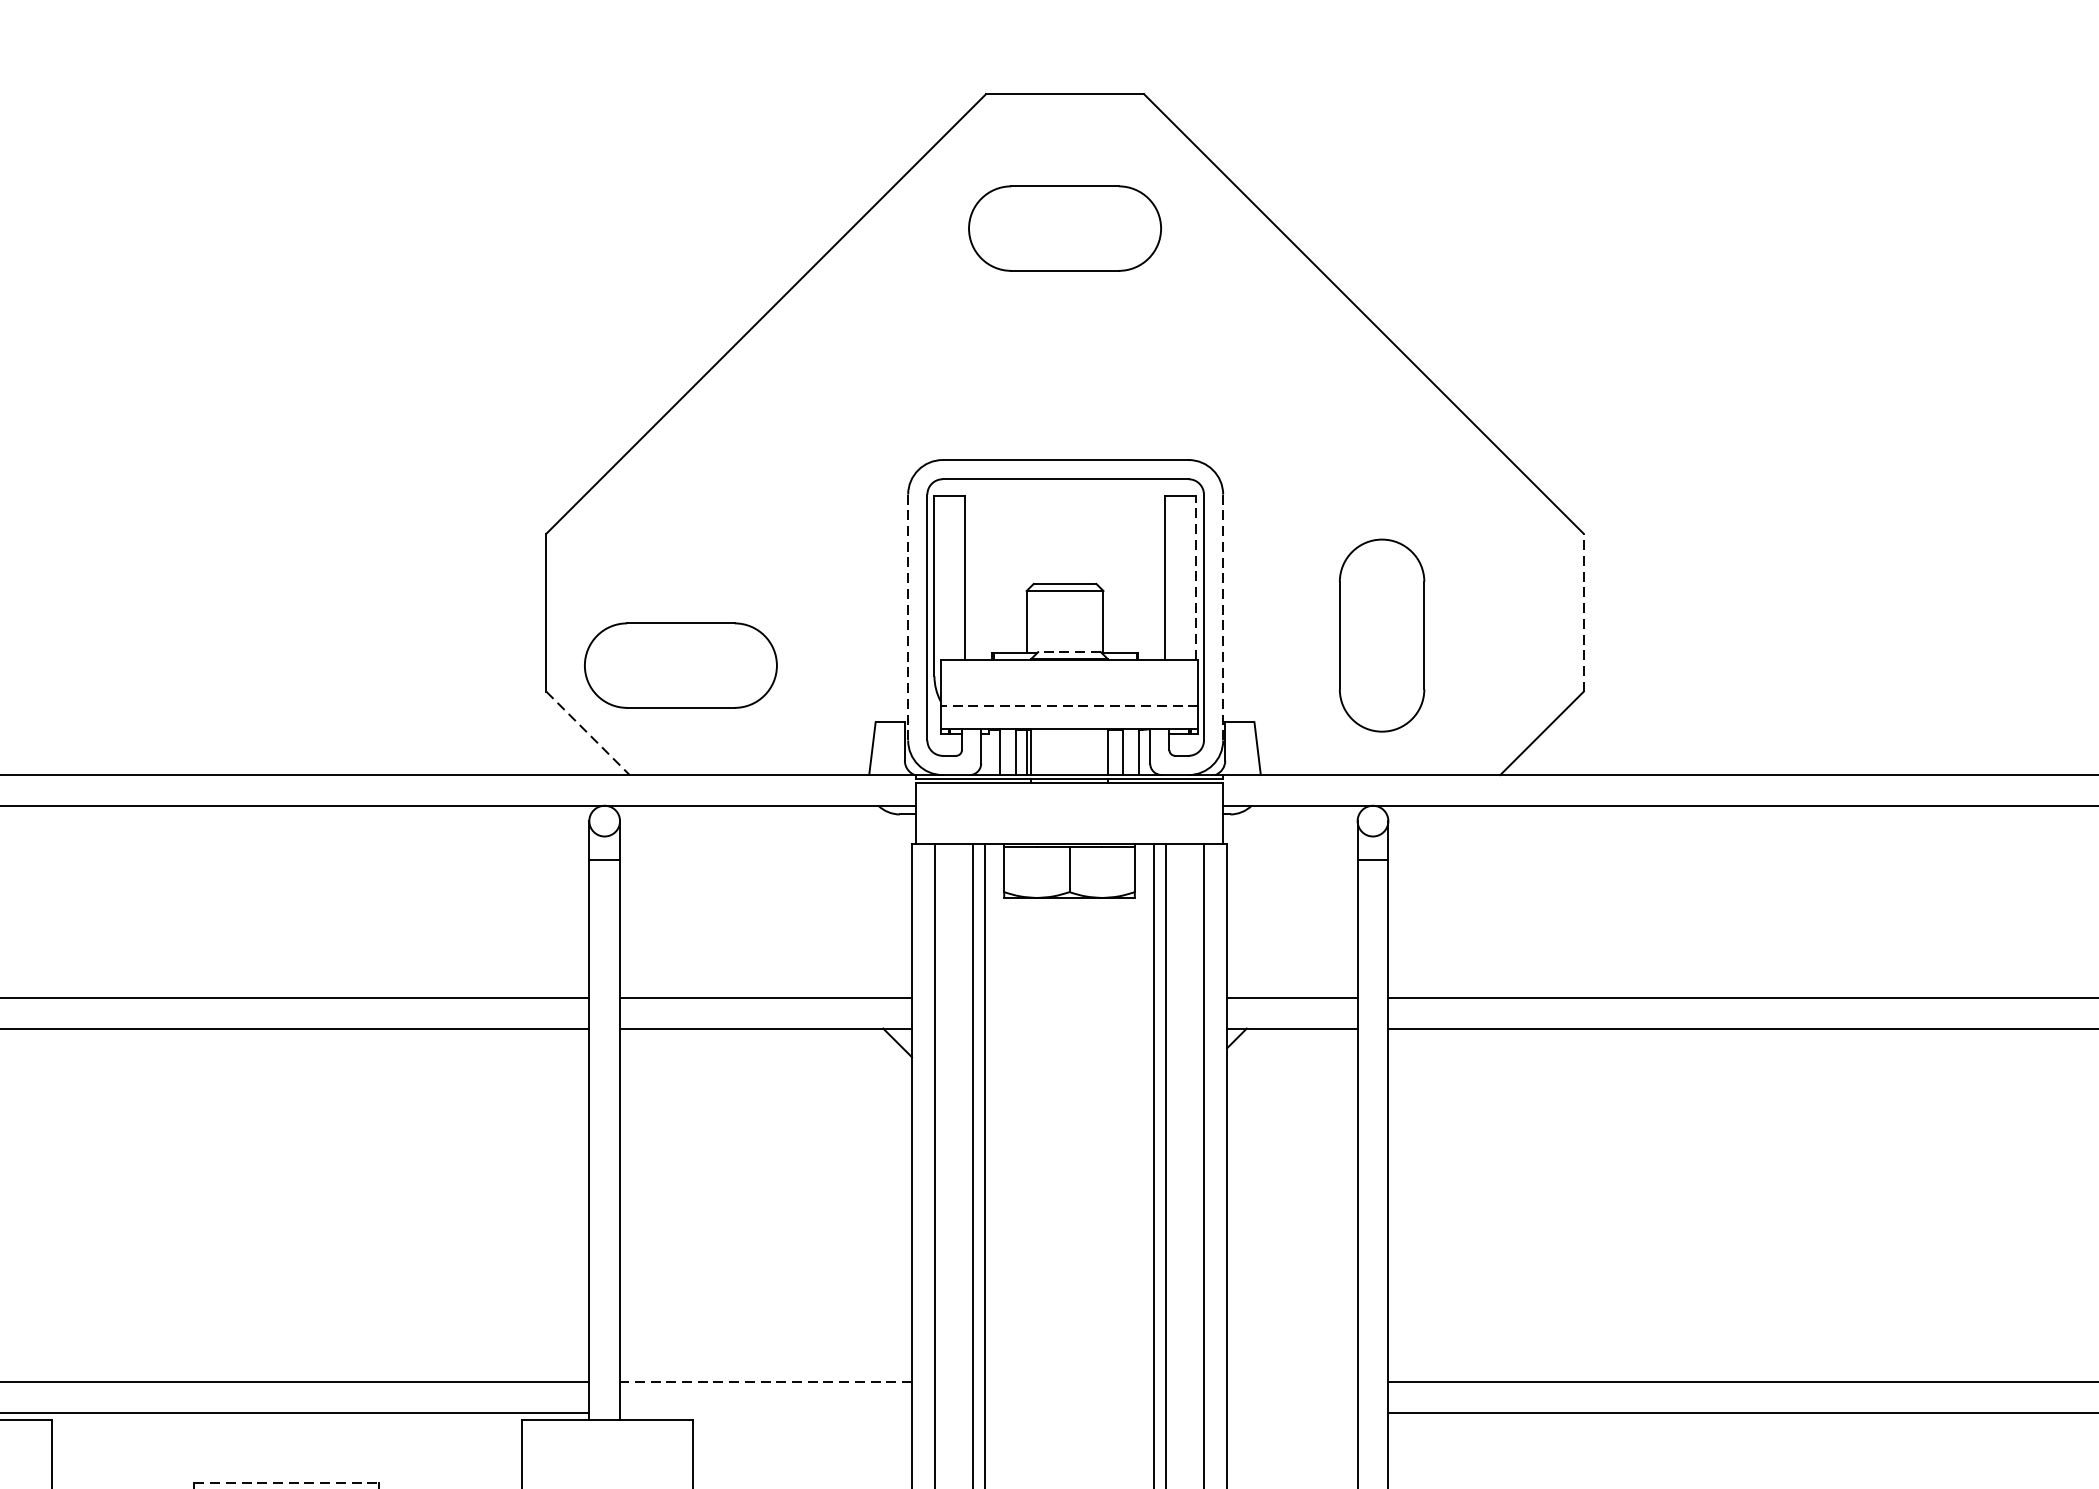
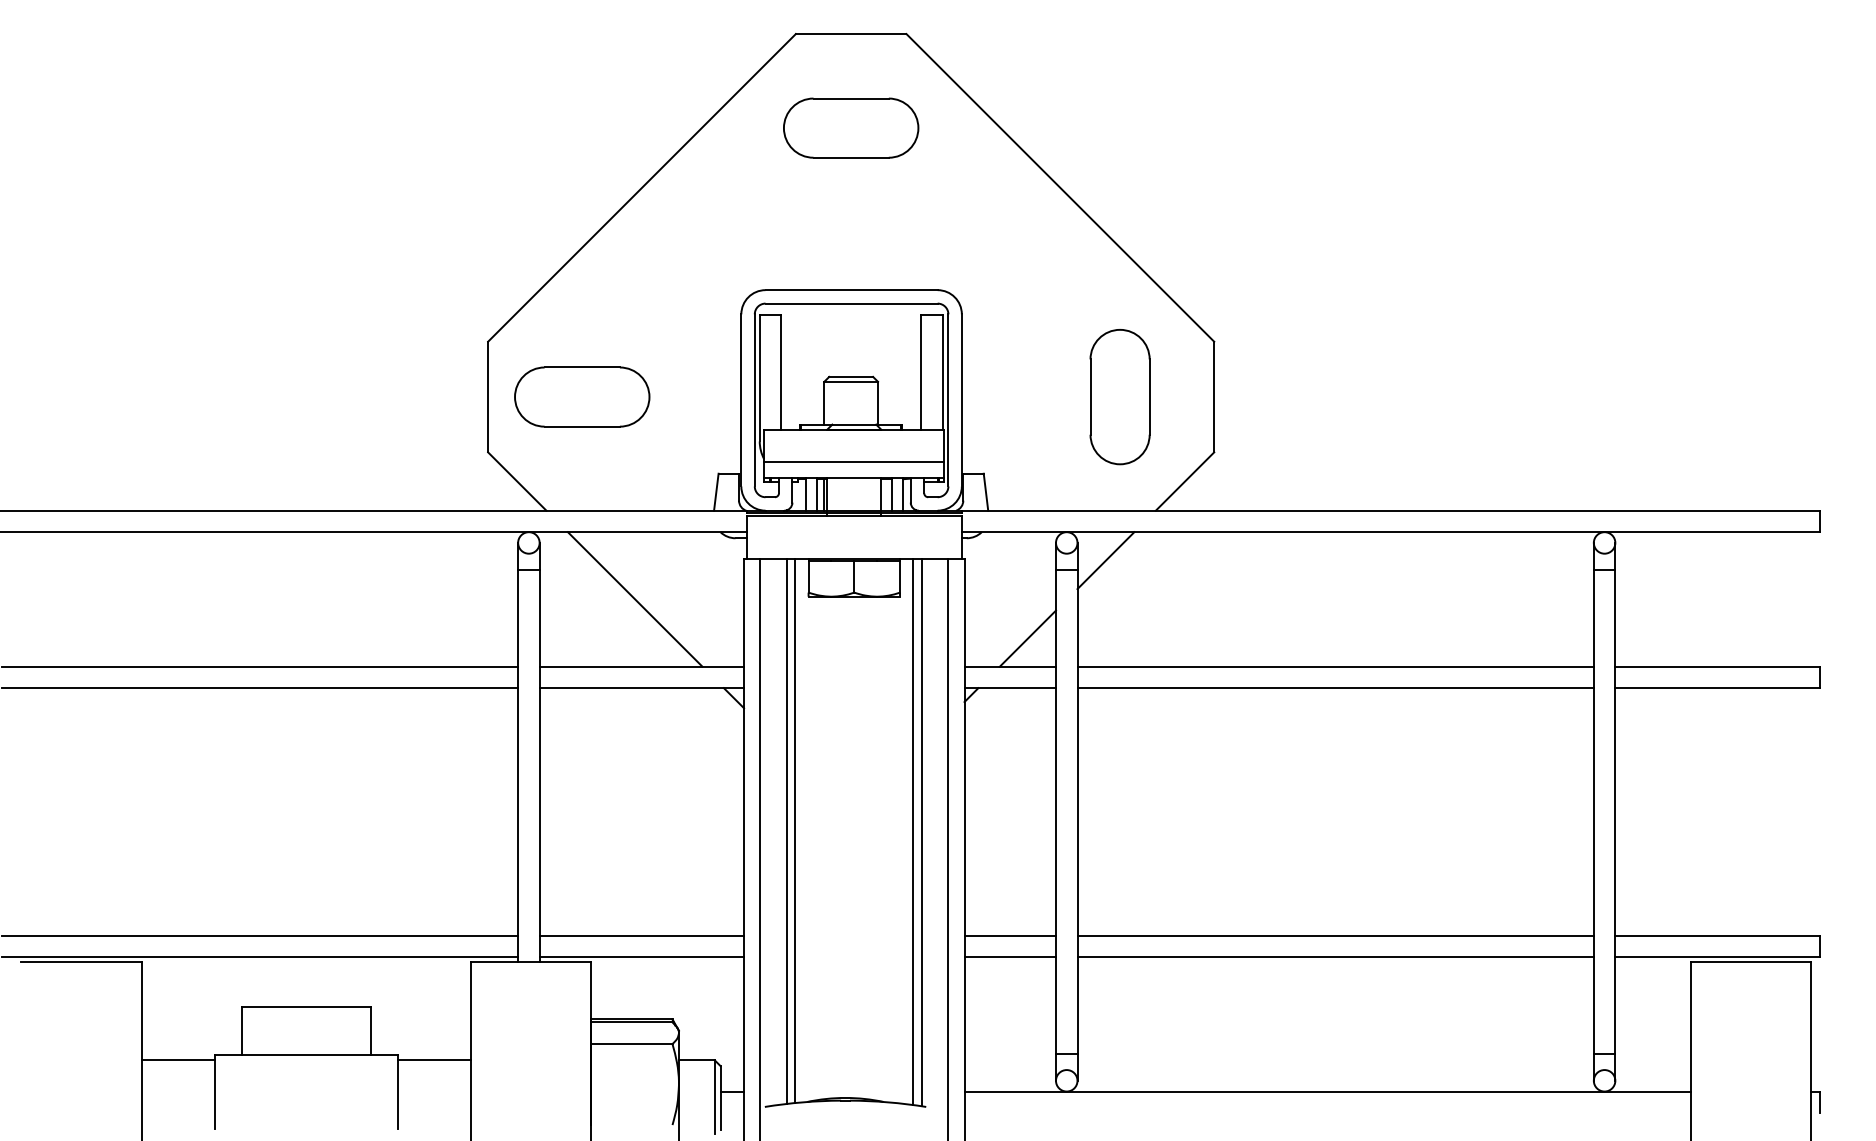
line: (1195, 577) -> (942, 372), dashed -> solid
line: (1584, 611) -> (1214, 396), dashed -> solid
line: (1222, 616) -> (961, 399), dashed -> solid
line: (908, 617) -> (741, 400), dashed -> solid
part: (1381, 636) -> (1119, 397), moved
line: (1069, 651) -> (854, 424), dashed -> solid
part: (681, 664) -> (582, 396), moved
line: (1068, 706) -> (853, 462), dashed -> solid
line: (588, 733) -> (517, 481), dashed -> solid
line: (1428, 846) -> (1105, 560), added
line: (755, 901) -> (634, 599), added
line: (1316, 957) -> (1027, 638), added
line: (765, 1381) -> (641, 935), dashed -> solid
line: (1291, 1381) -> (1009, 935), added
line: (765, 1413) -> (641, 957), added
line: (1291, 1413) -> (1009, 957), added
line: (286, 1483) -> (306, 1006), dashed -> solid

